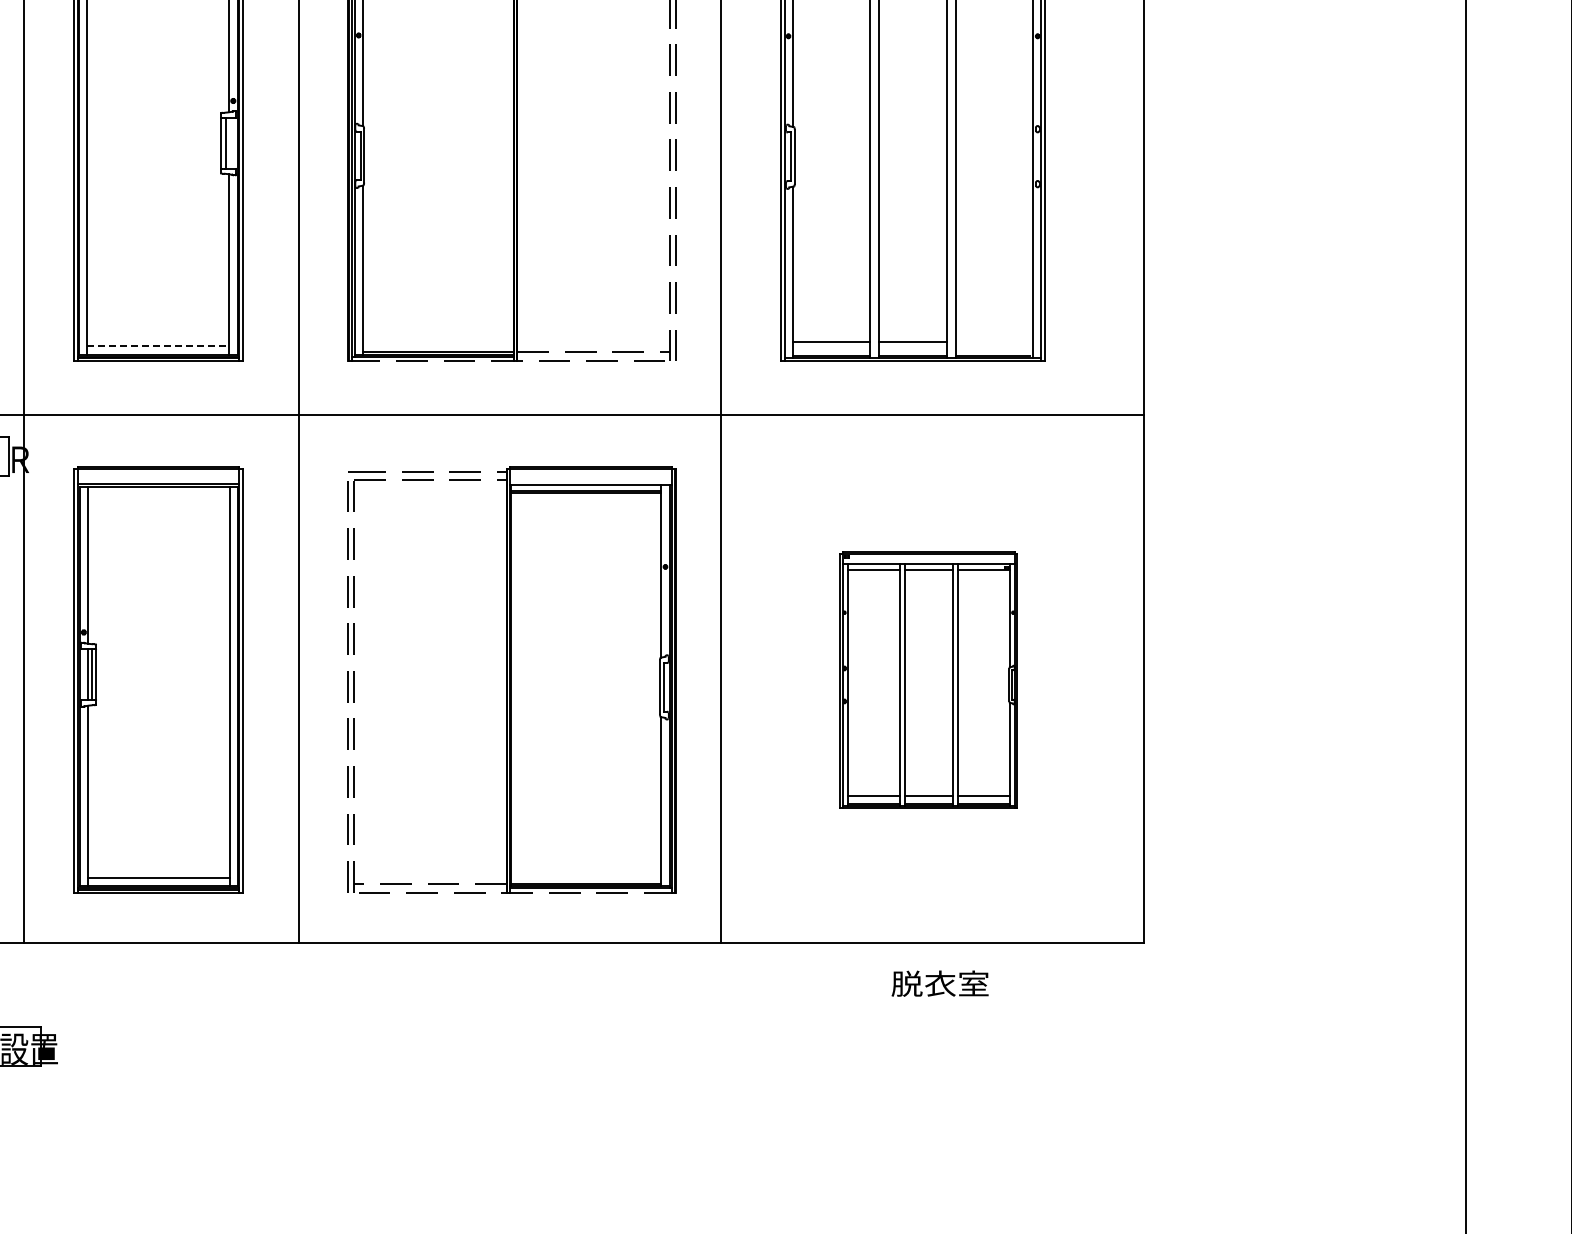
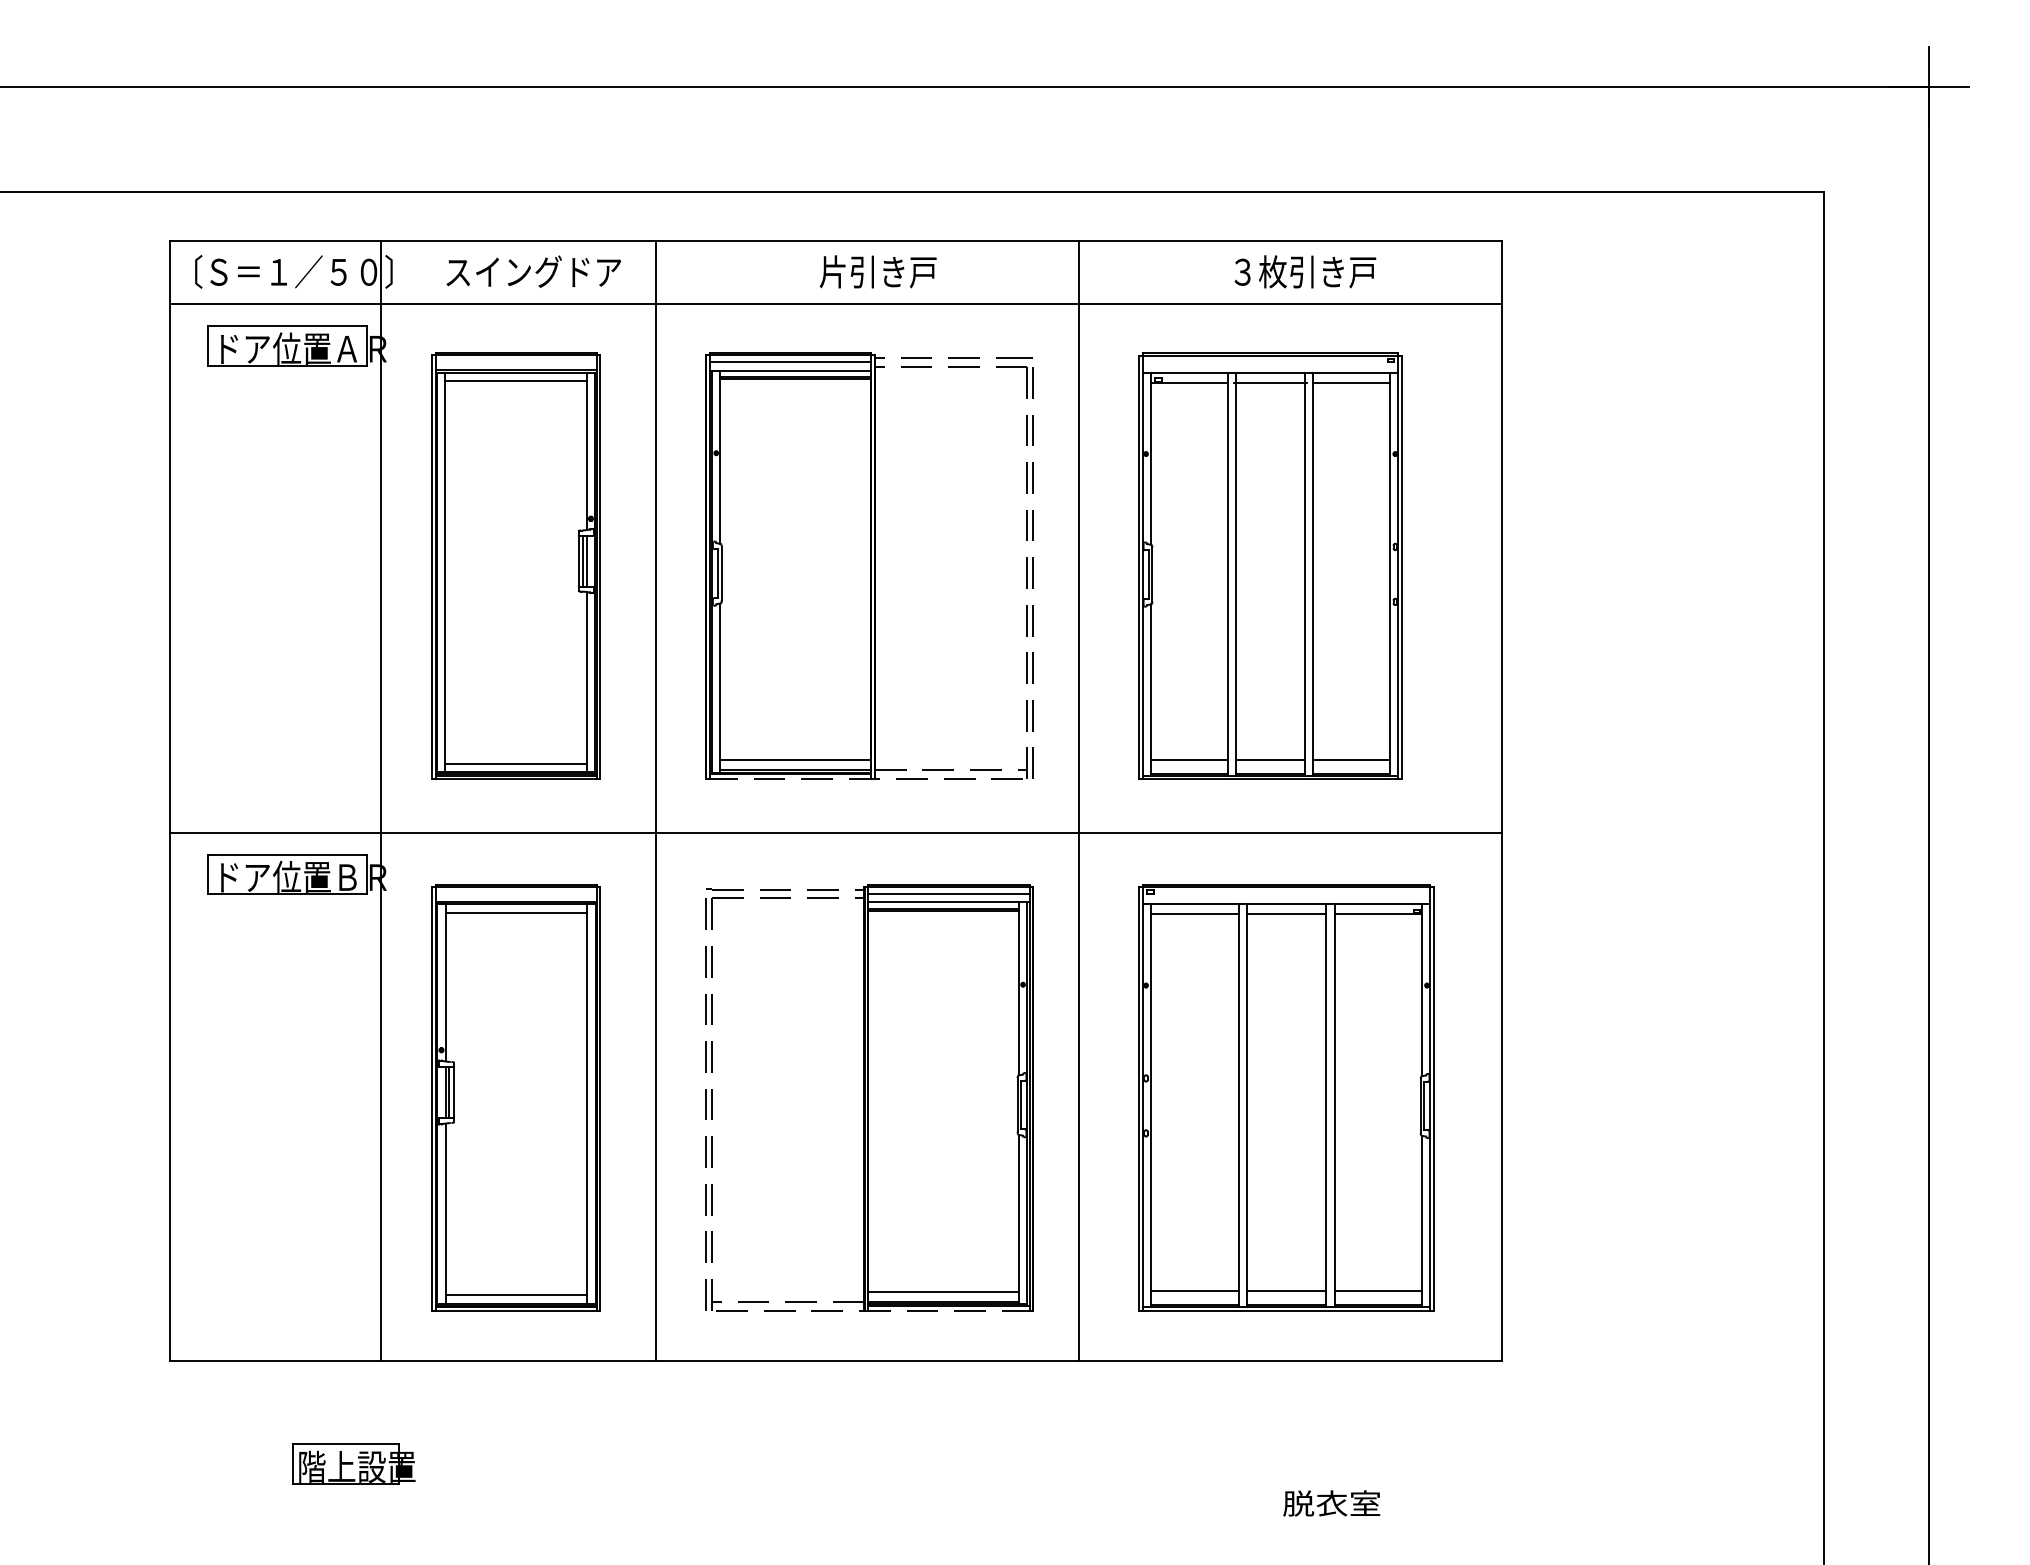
line: (228, 142) -> (586, 560), added
line: (993, 341) -> (1351, 759), added
line: (437, 342) -> (795, 760), added
line: (157, 345) -> (515, 763), dashed -> solid
line: (590, 475) -> (948, 893), added
line: (158, 494) -> (516, 912), added
part: (928, 679) -> (1286, 1097), size x1.67
line: (585, 873) -> (943, 1291), added
text: (939, 983) -> (1331, 1503), moved

